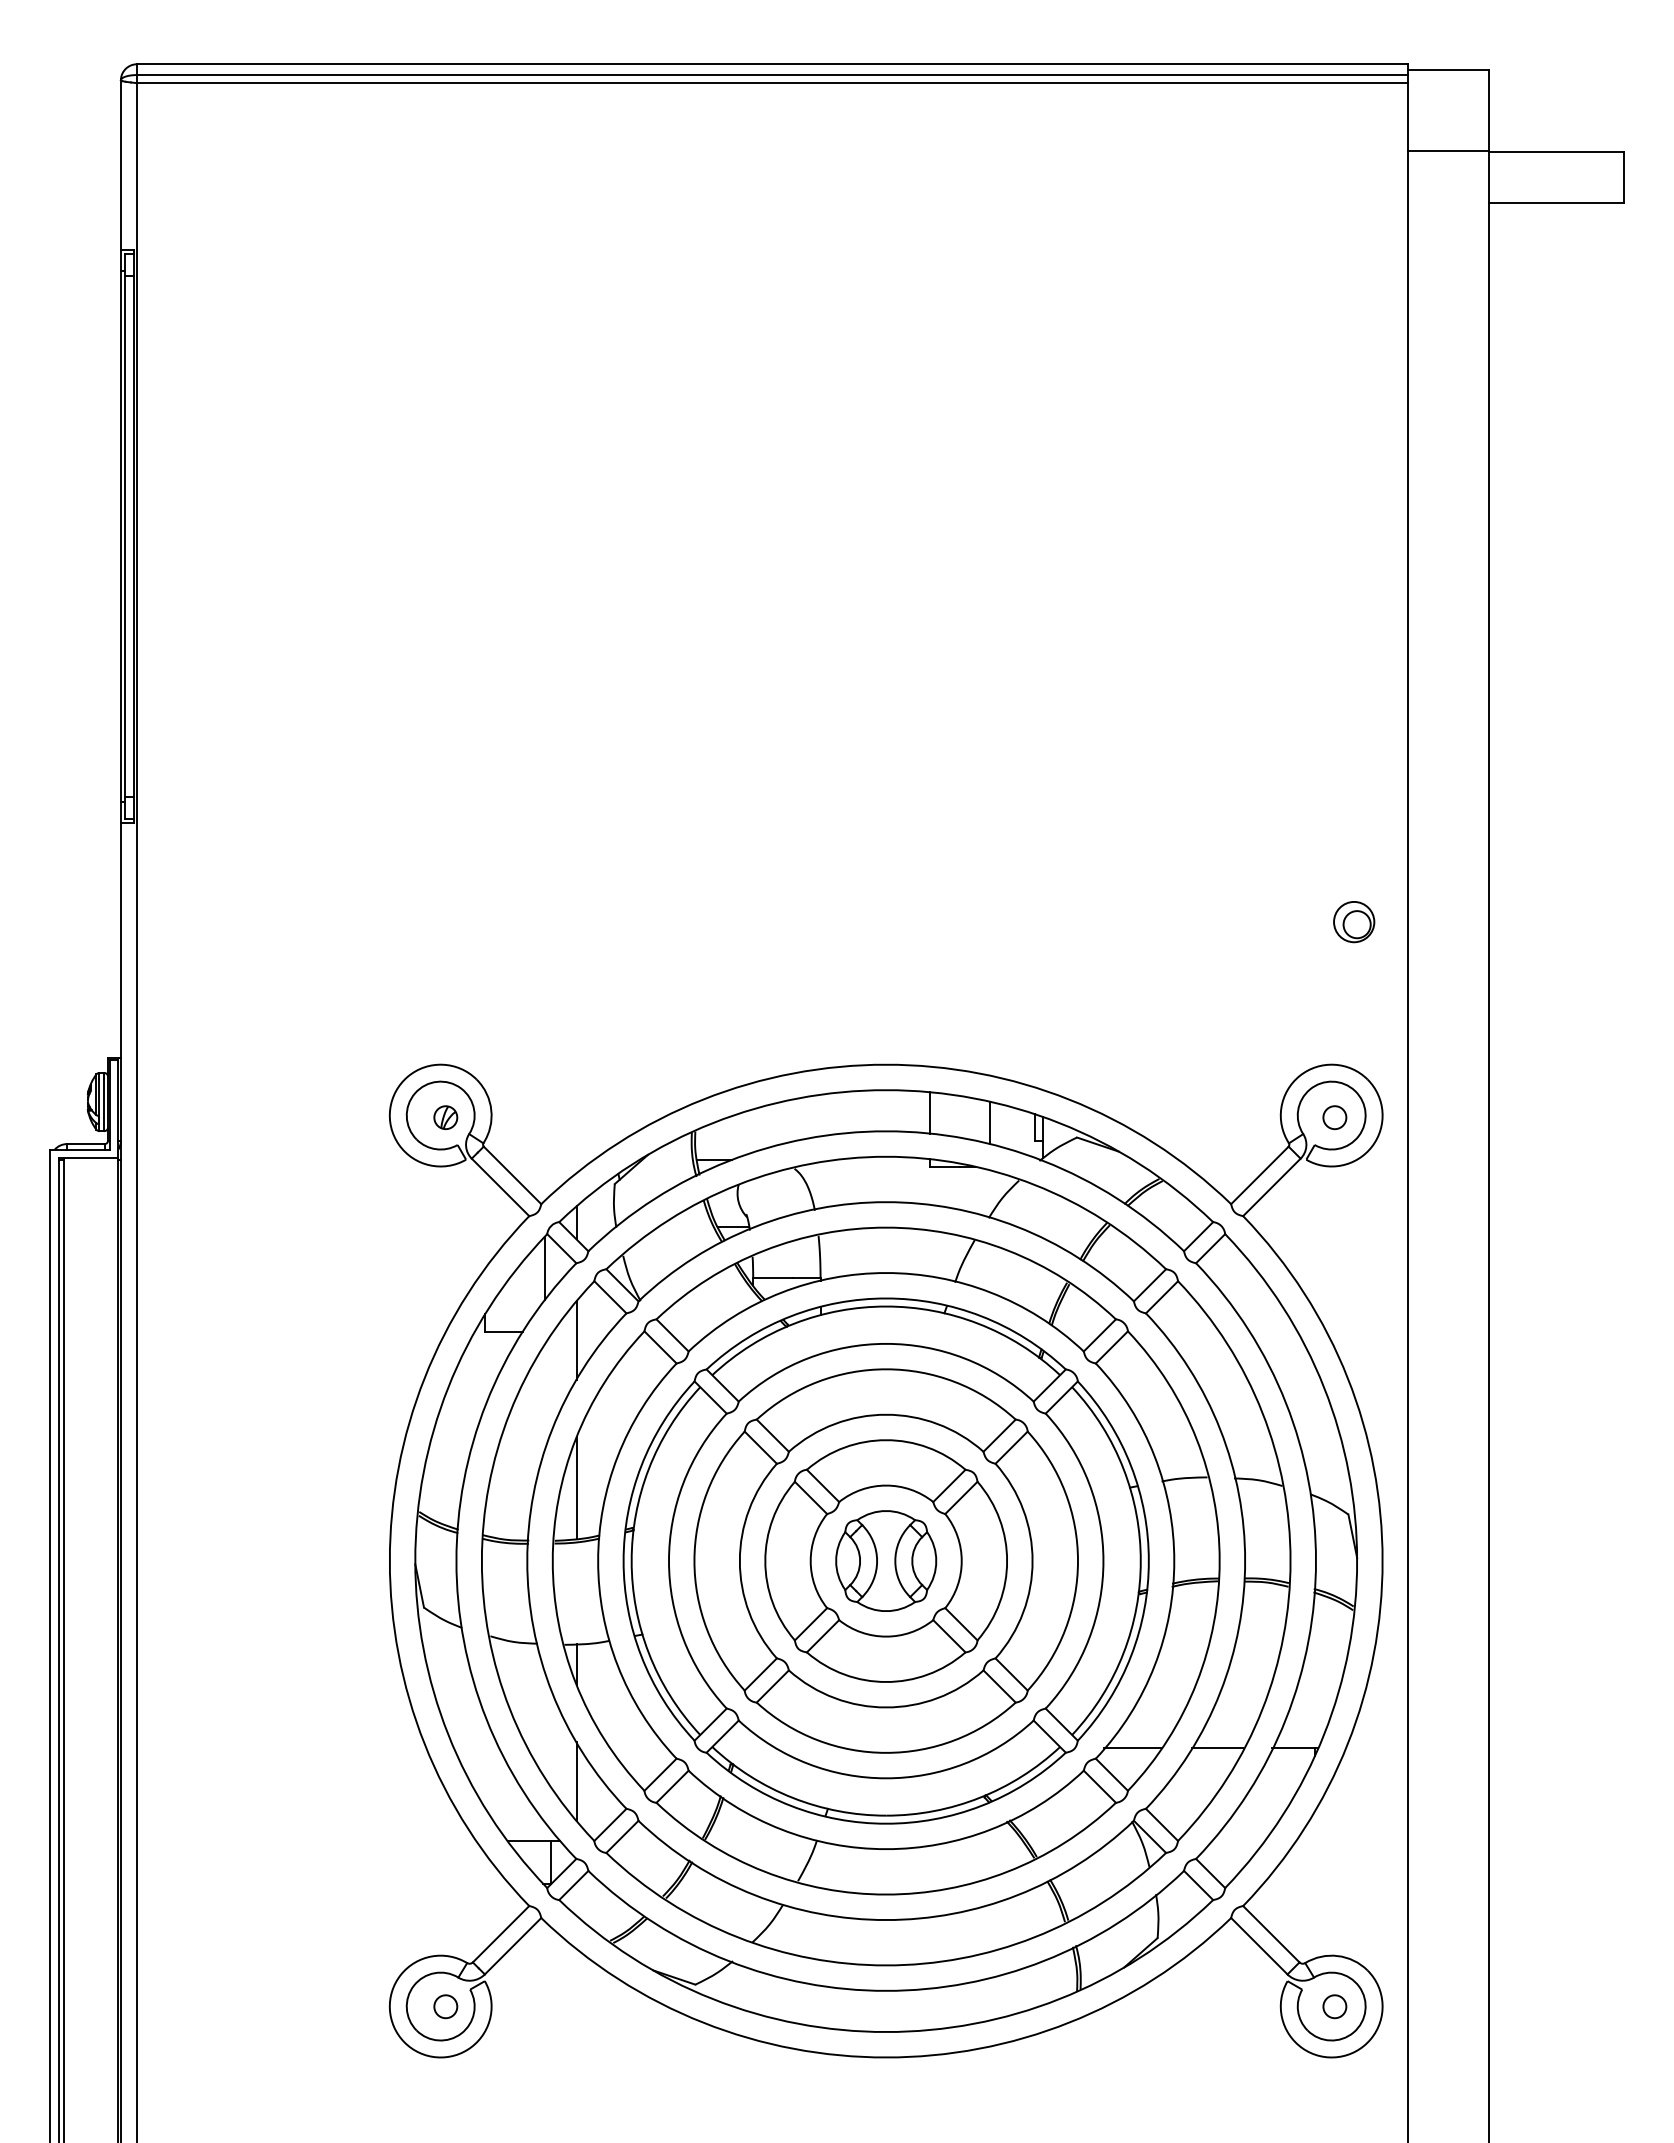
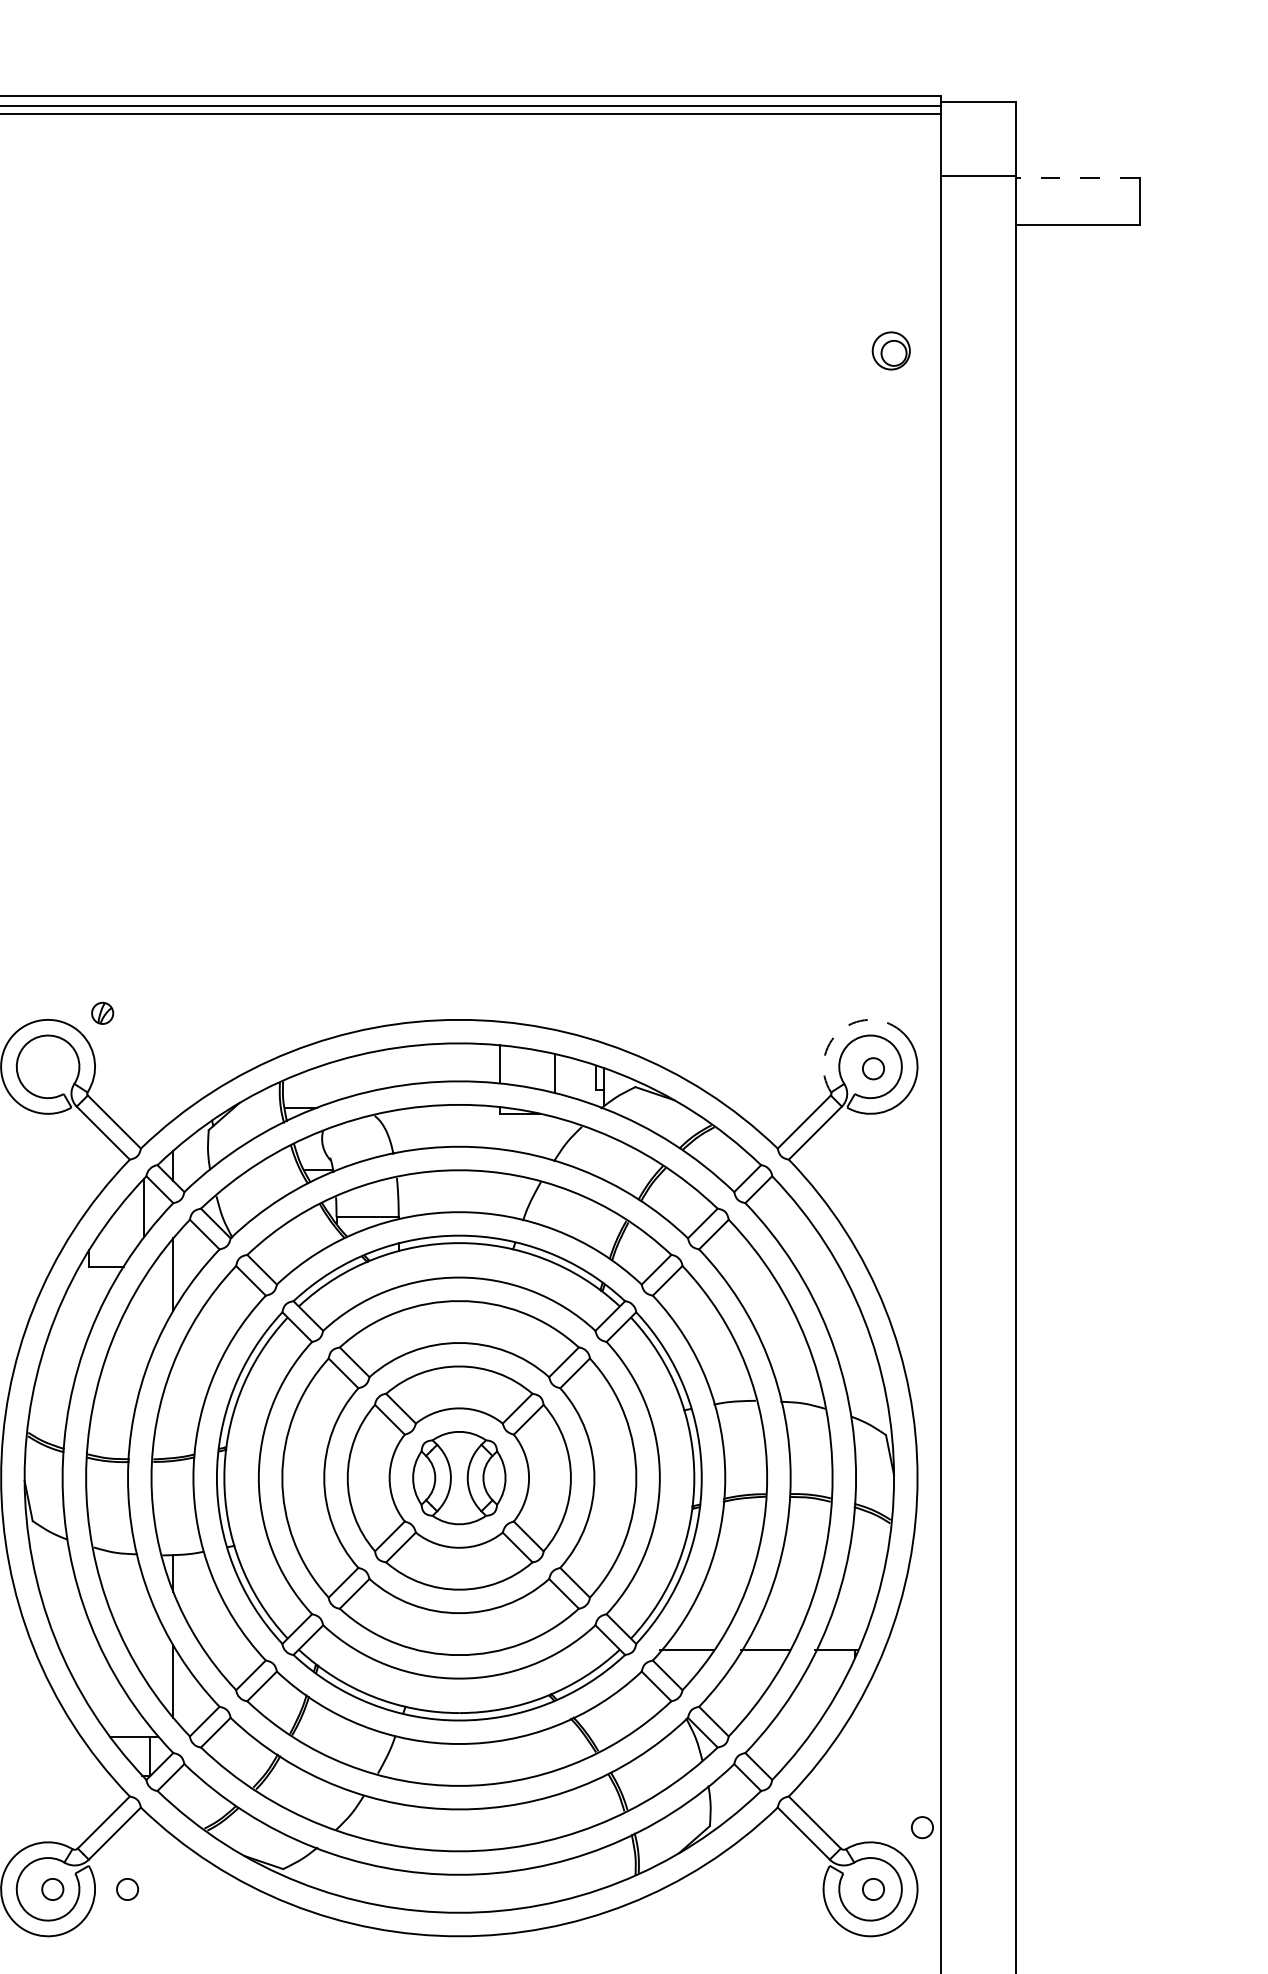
line: (1555, 152) -> (1077, 177), solid -> dashed
part: (1354, 922) -> (891, 351), moved
arc: (1299, 1076) -> (840, 1030), solid -> dashed
part: (445, 1117) -> (102, 1013), moved
line: (576, 1487) -> (173, 1410), removed
circle: (1387, 1939) -> (922, 1827), added
circle: (526, 2006) -> (127, 1889), added

